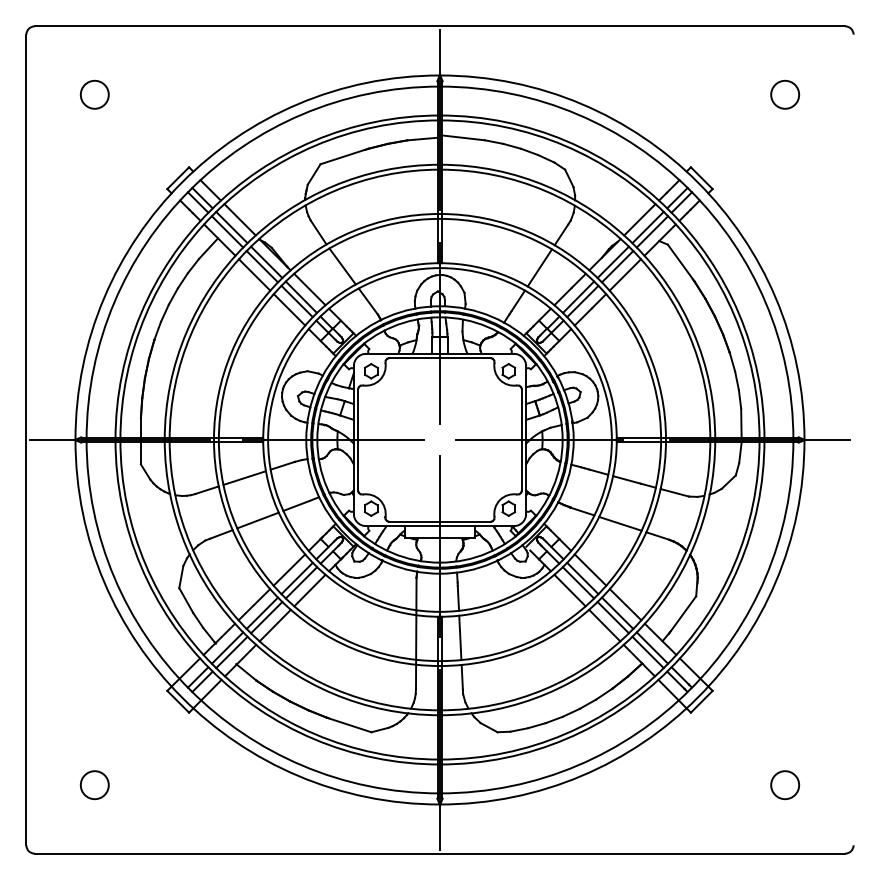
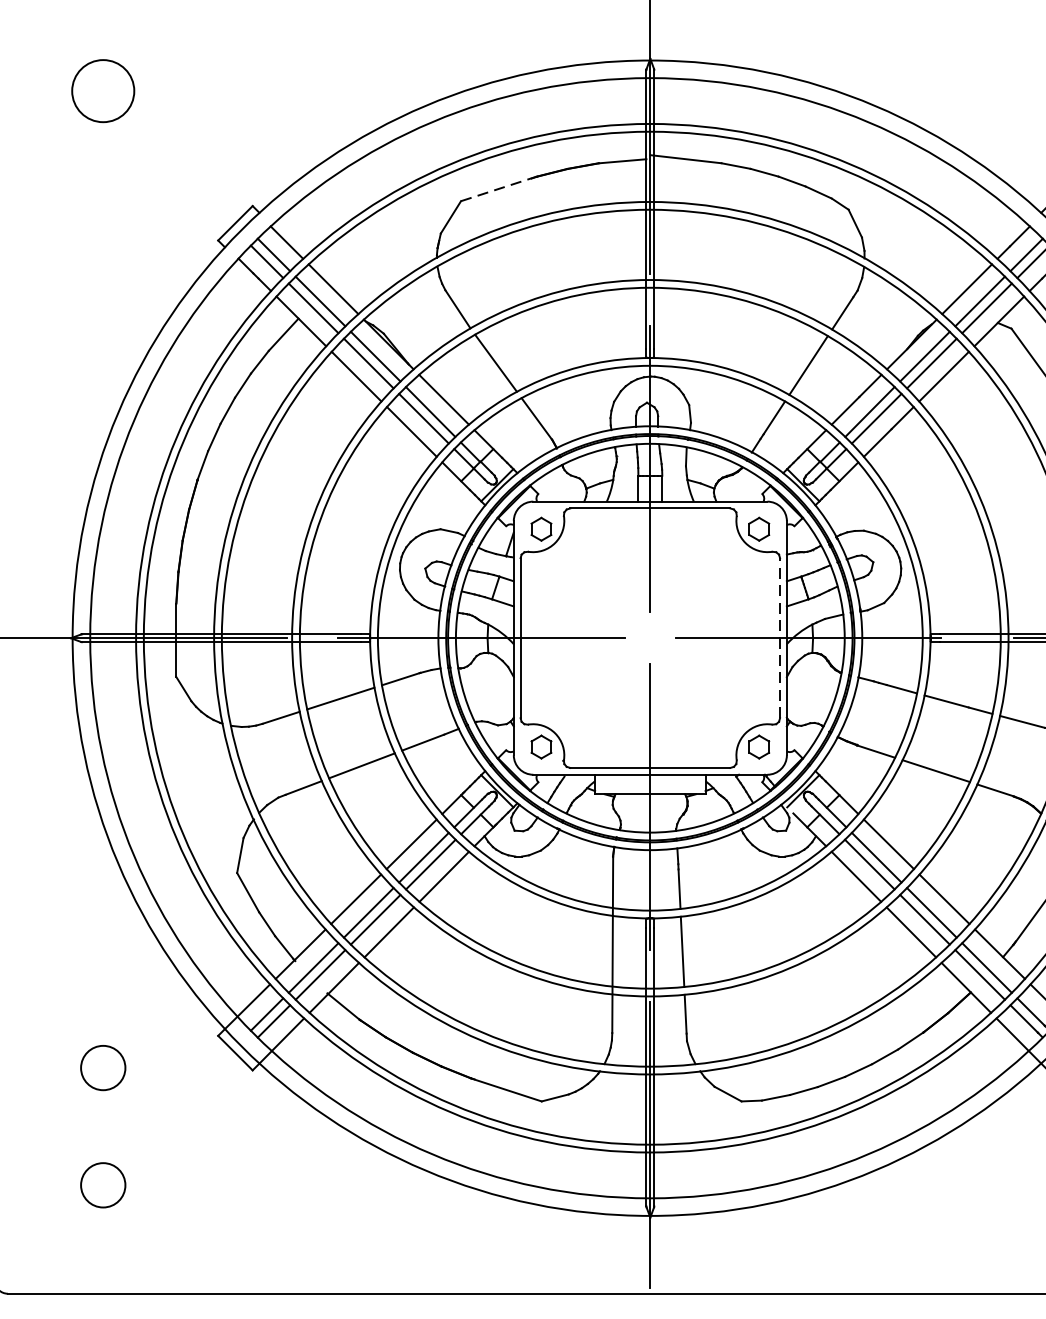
circle: (94, 94) -> (102, 90), size x1.4
line: (344, 156) -> (498, 188), solid -> dashed
line: (521, 439) -> (779, 637), solid -> dashed
circle: (94, 711) -> (102, 1068), added

